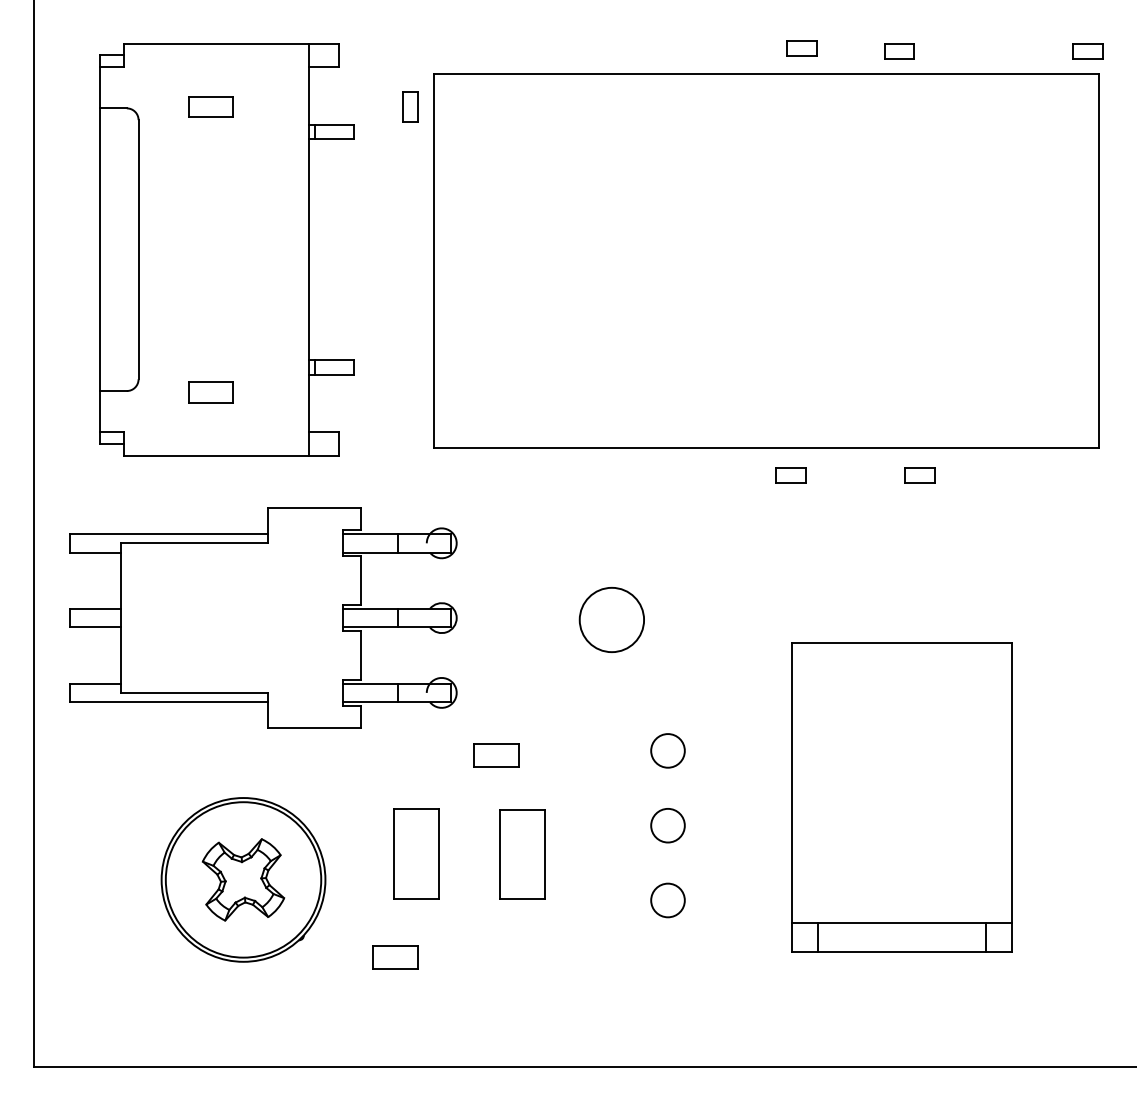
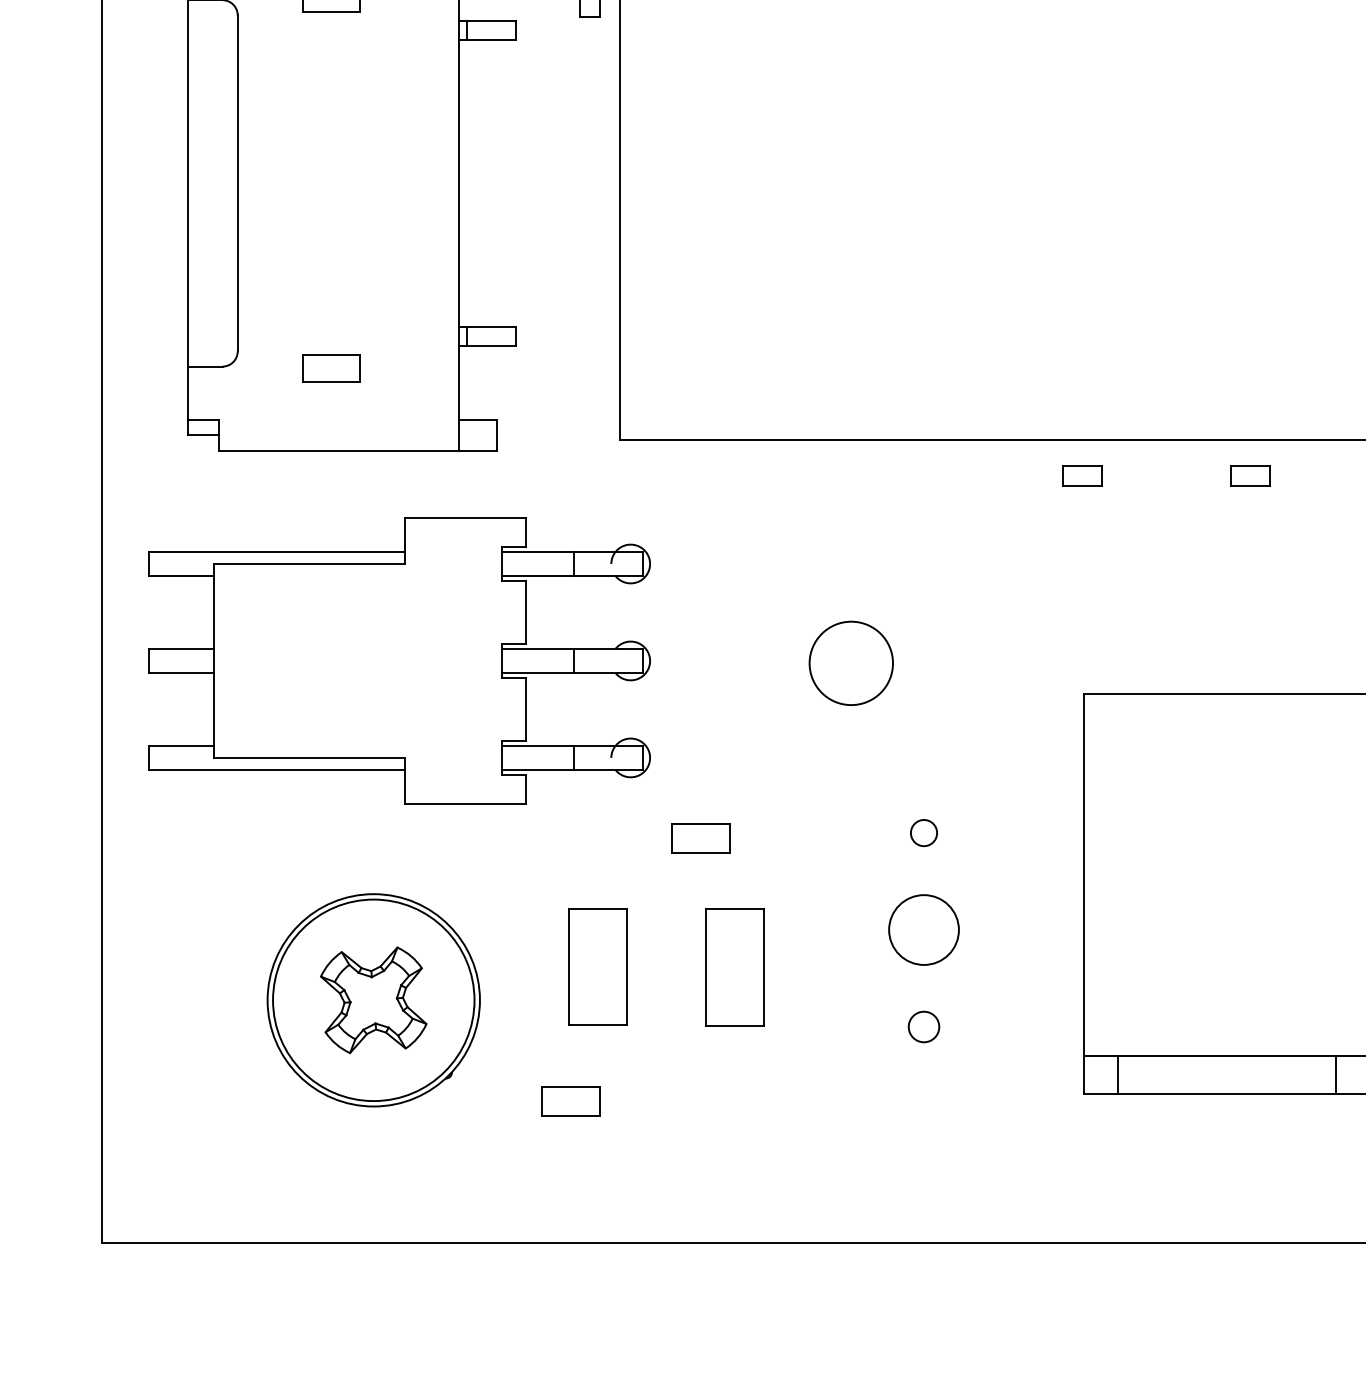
circle: (667, 750) -> (923, 832), size x0.6
circle: (667, 825) -> (923, 929), size x1.6
circle: (667, 900) -> (923, 1027), size x0.7

